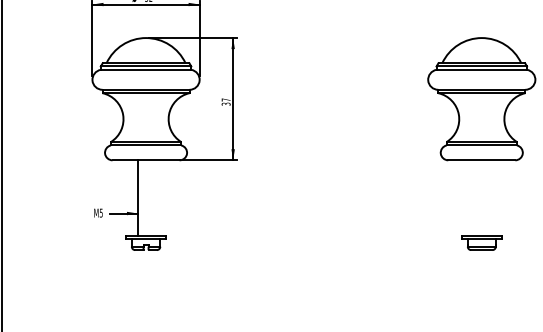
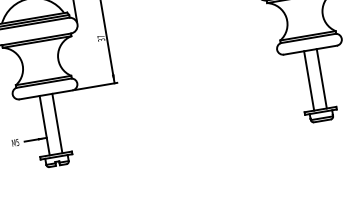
line: (154, 197) -> (57, 123), added
line: (473, 197) -> (308, 80), added
line: (489, 197) -> (321, 78), added

